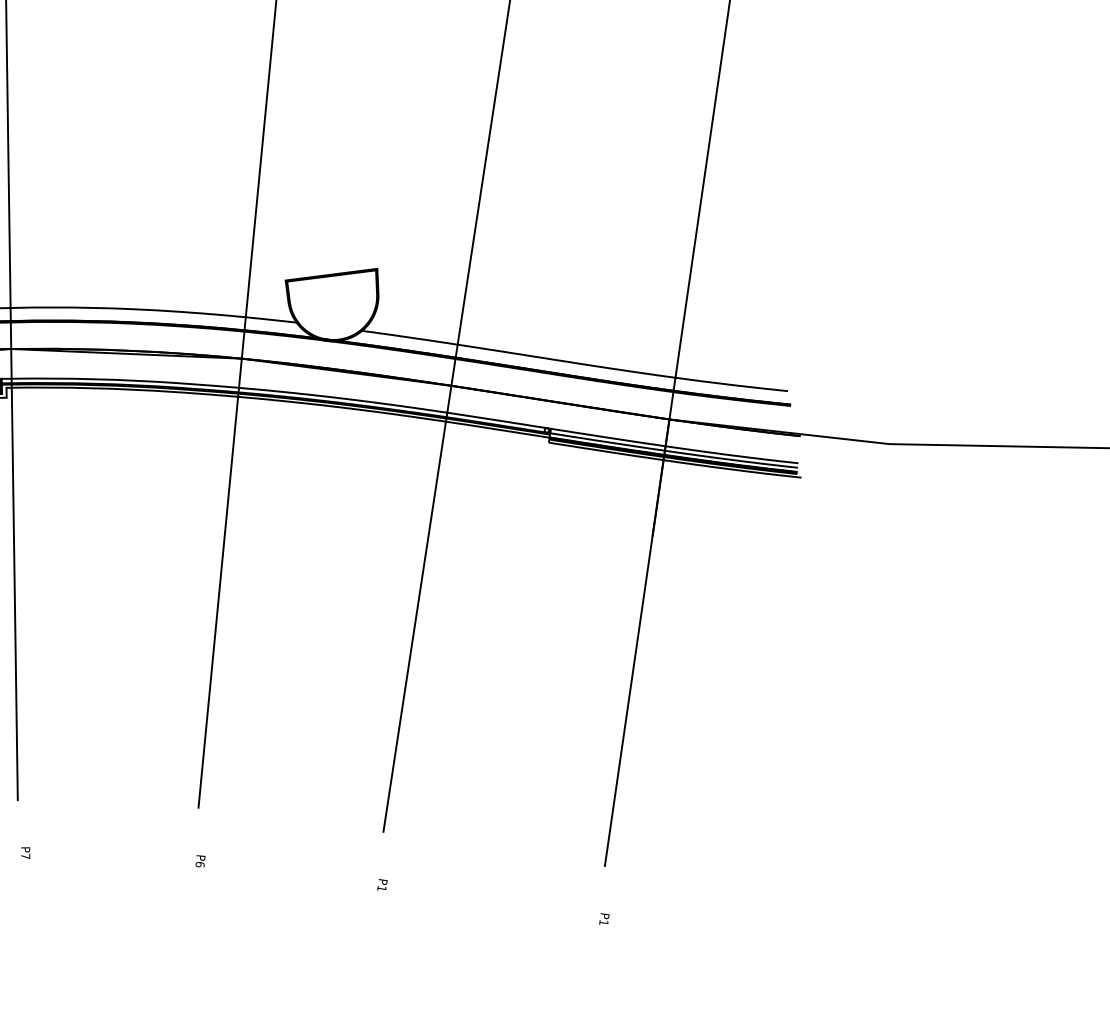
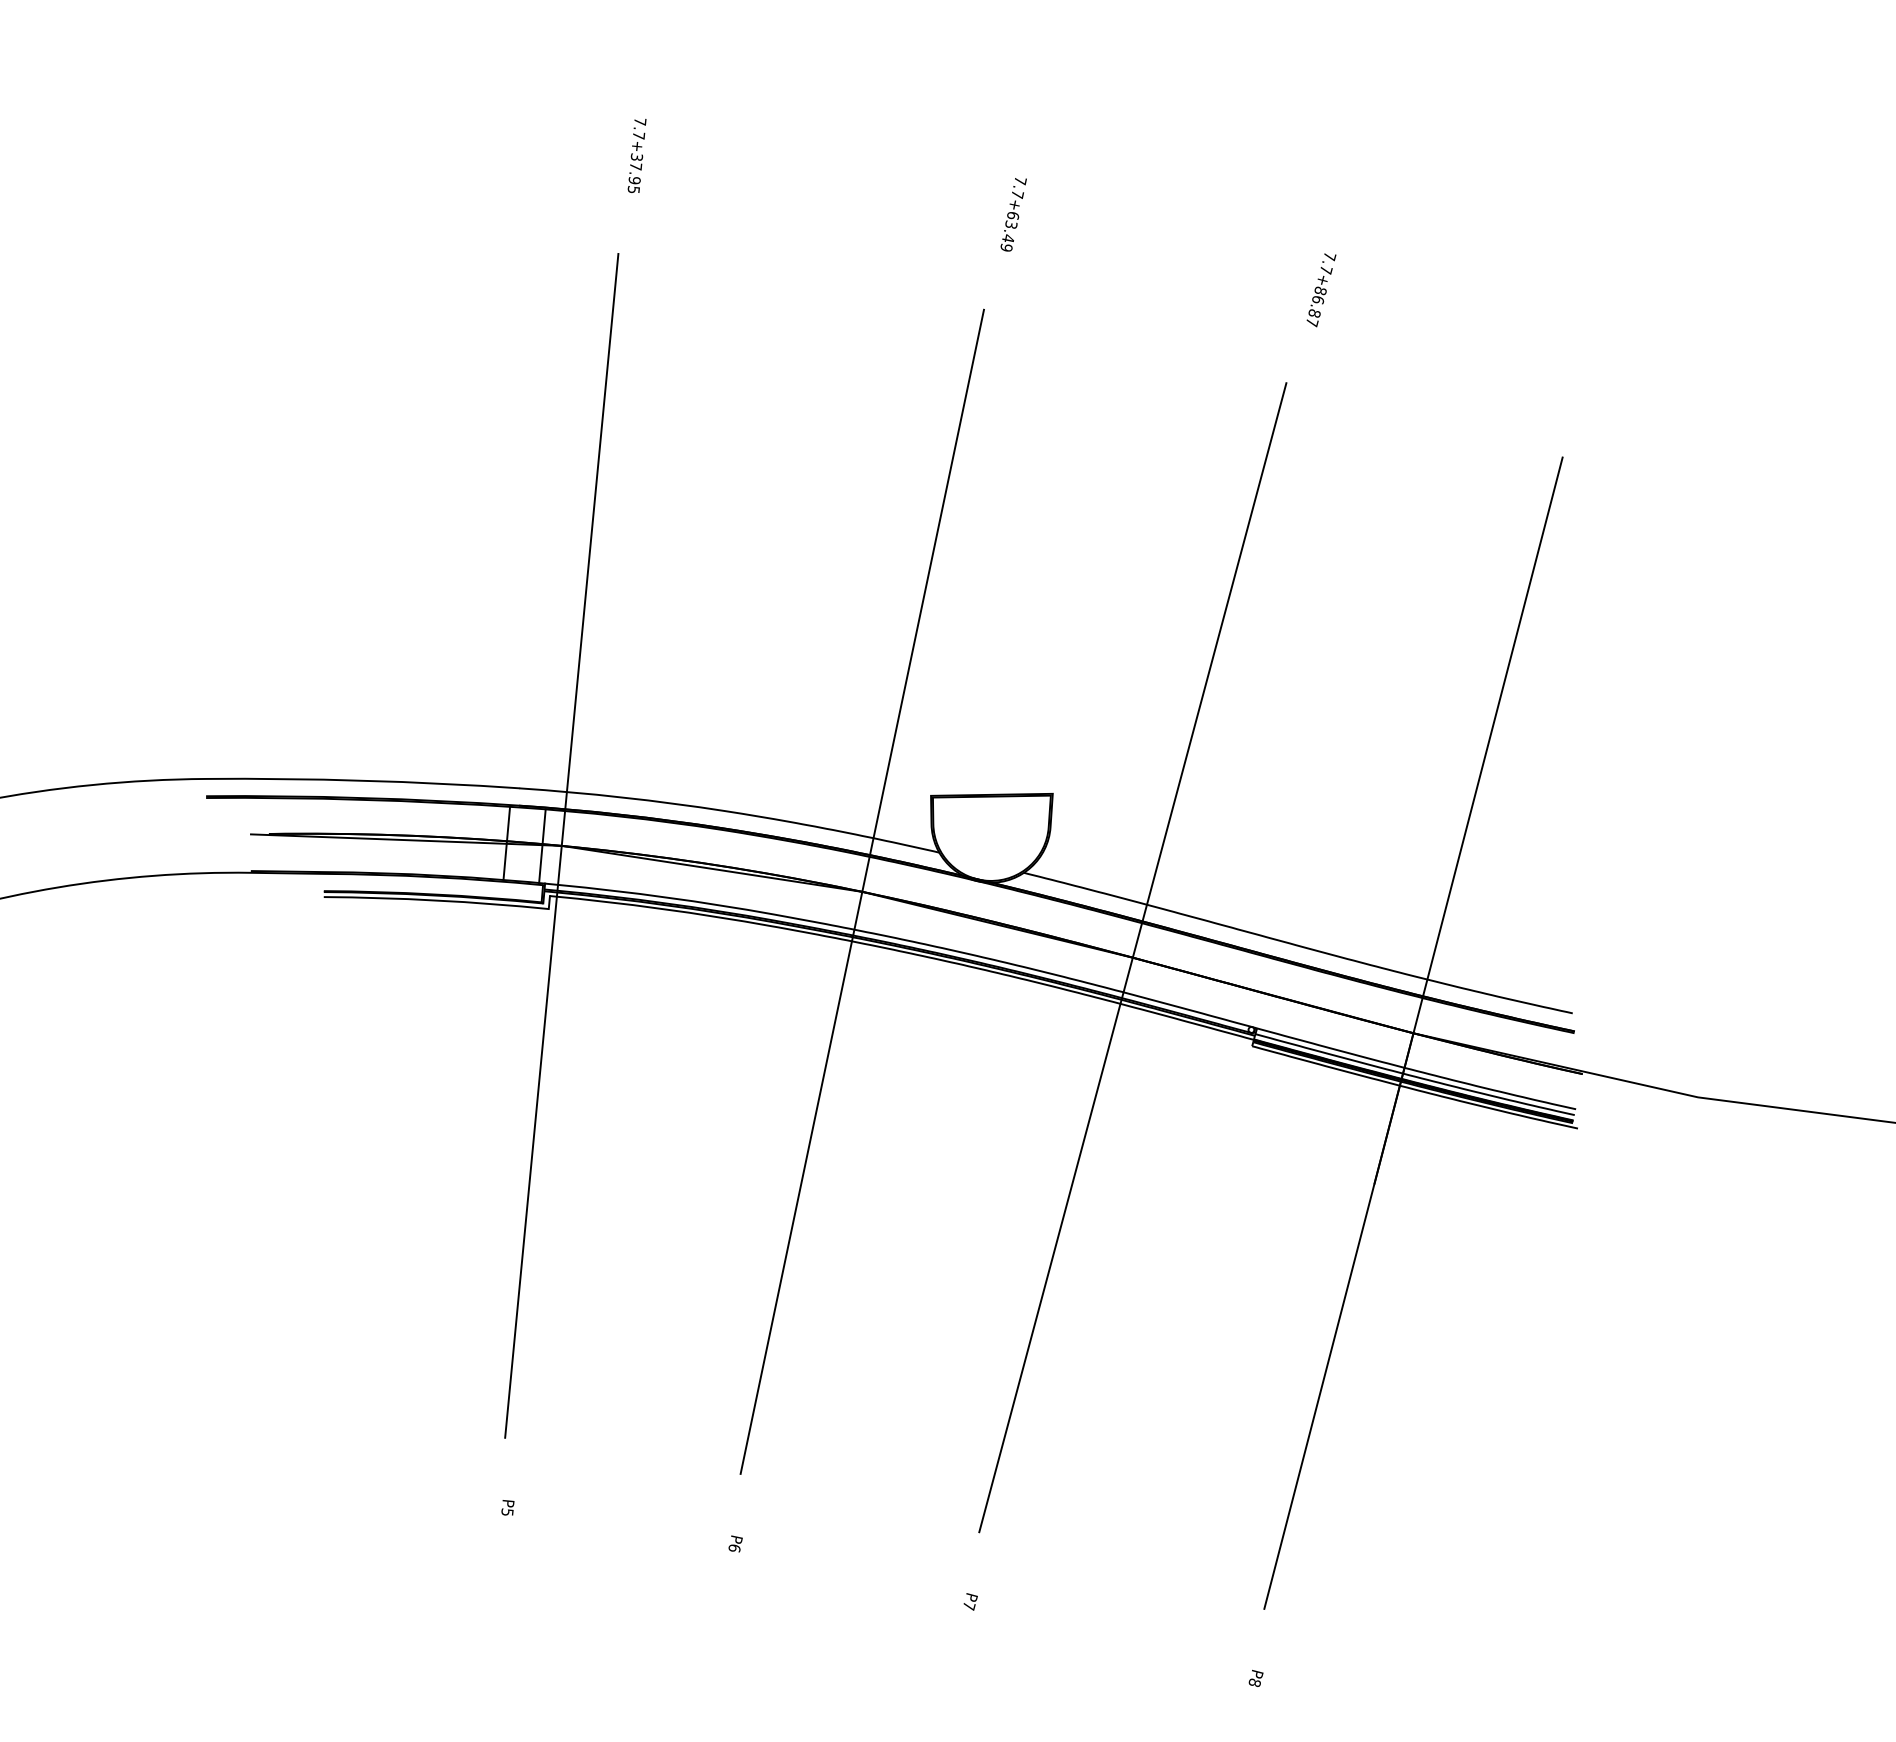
text: (25, 856) -> (507, 1512), P7 -> P5
text: (381, 889) -> (968, 1606), P1 -> P7
text: (603, 922) -> (1254, 1682), P1 -> P8

